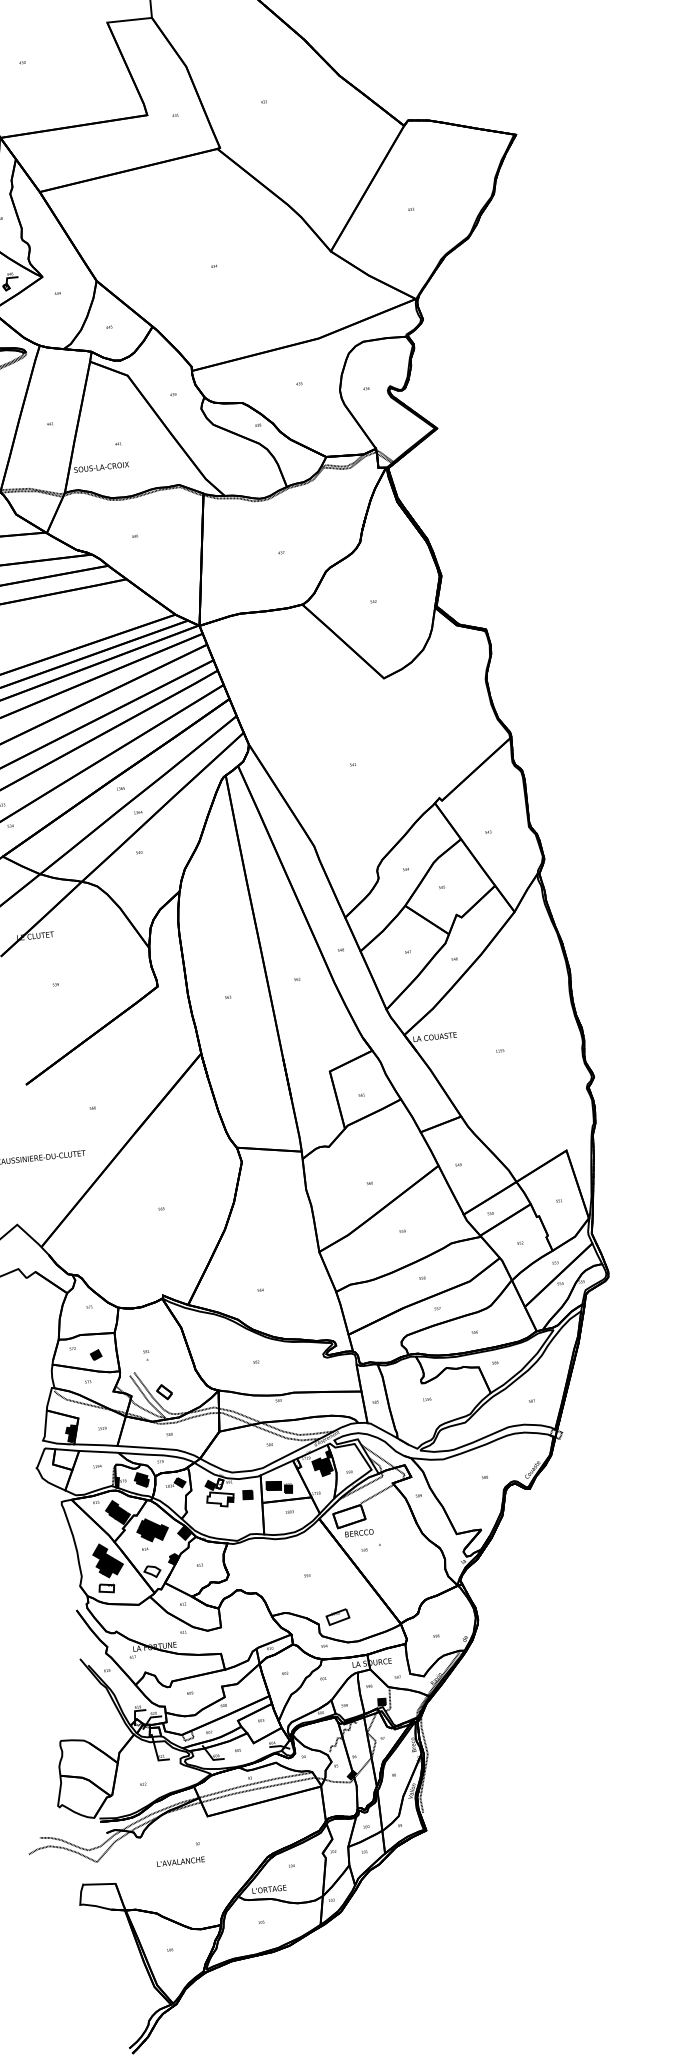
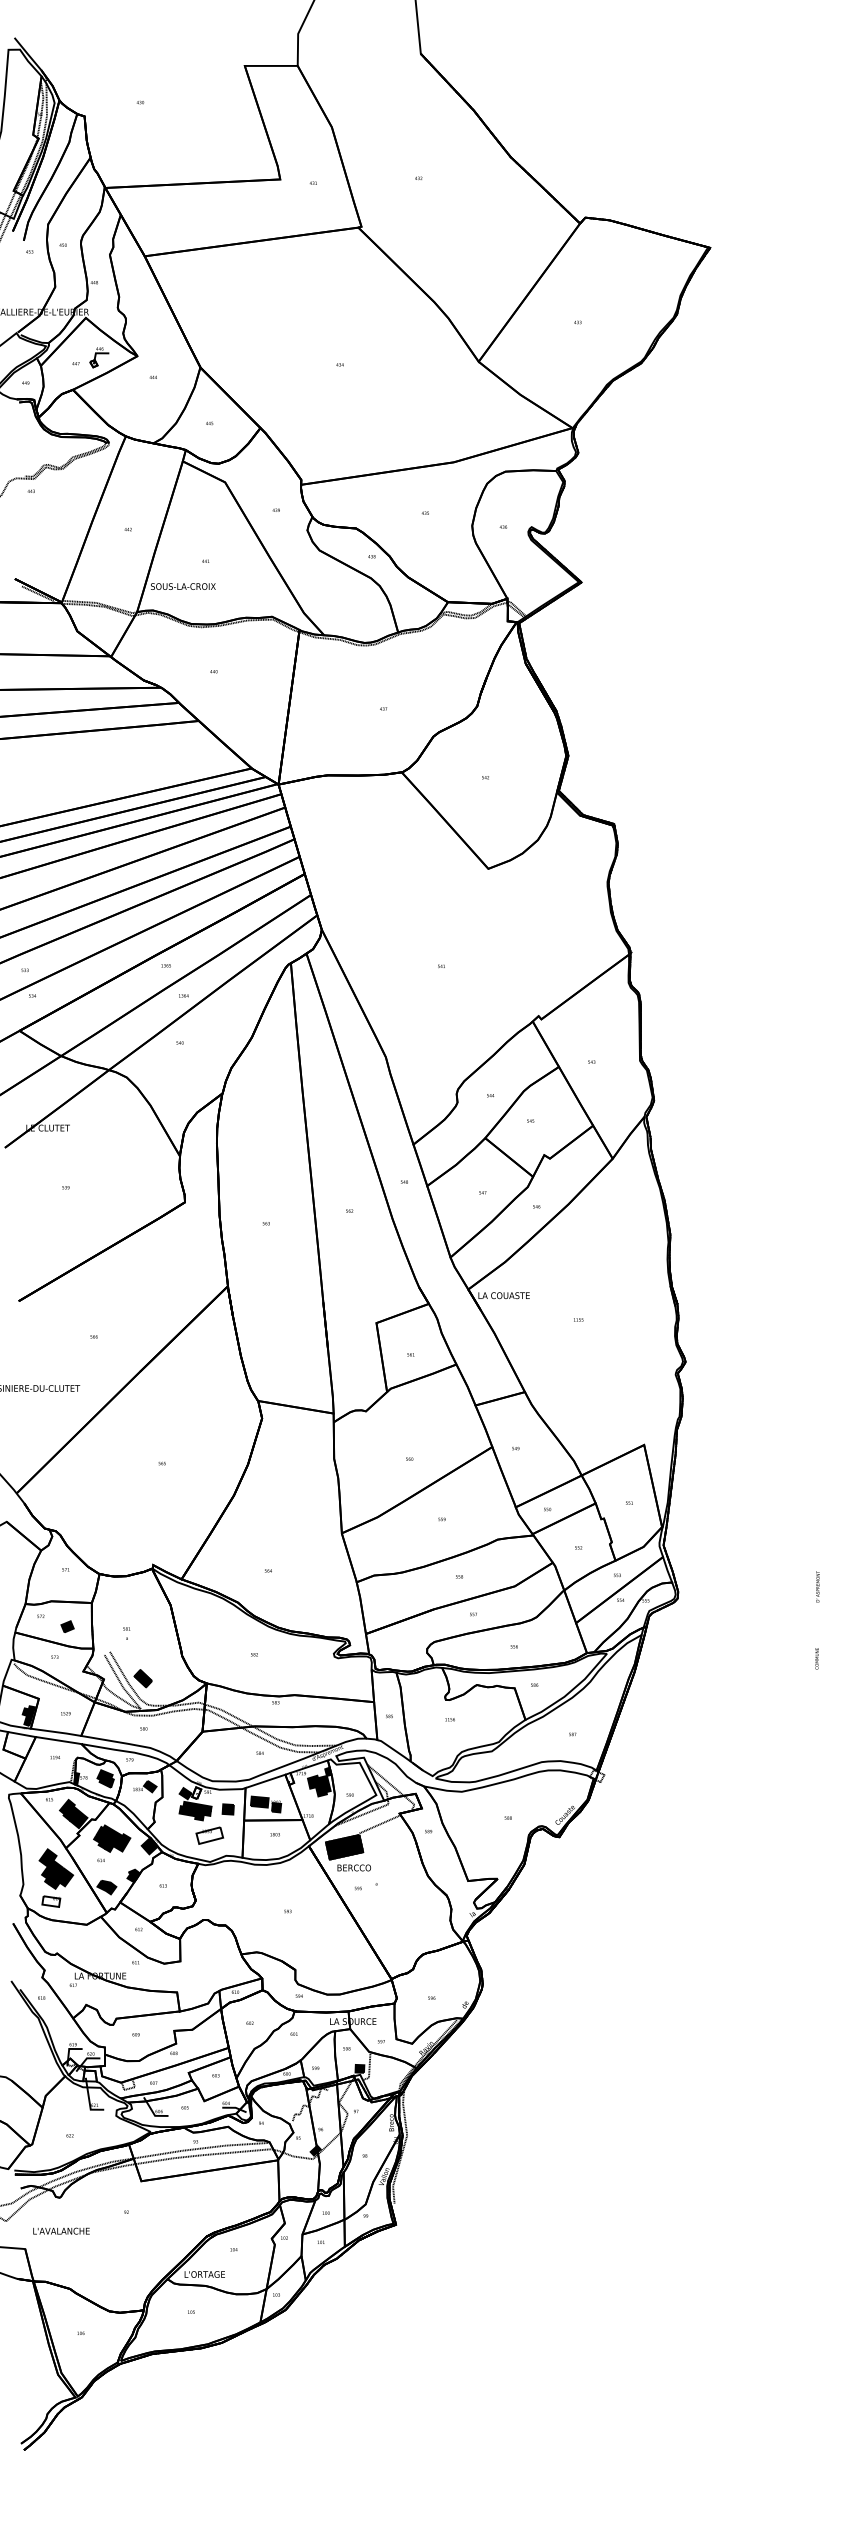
fill: (163, 1392) -> (142, 1678), added
fill: (220, 1498) -> (195, 1810), added
fill: (349, 1516) -> (344, 1847), added
fill: (152, 1571) -> (106, 1887), added
part: (337, 1616) -> (209, 1835), moved
text: (180, 1861) -> (61, 2230), moved

